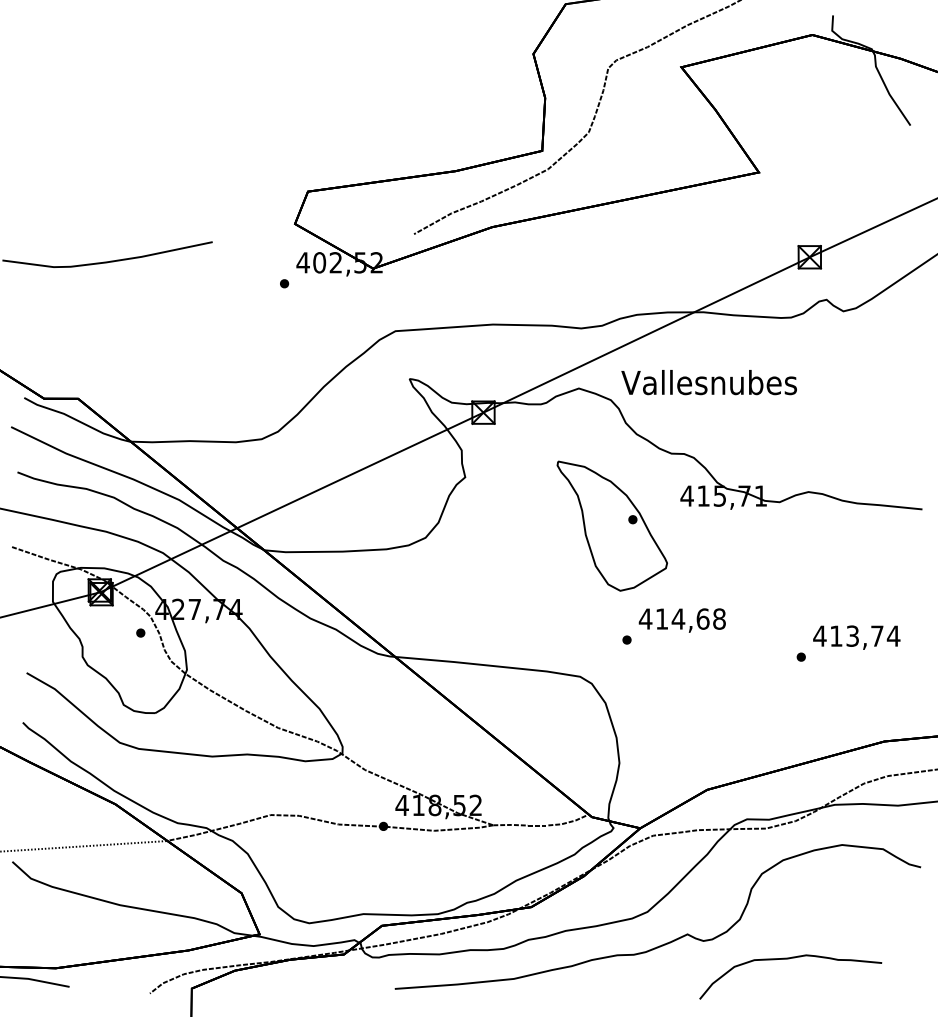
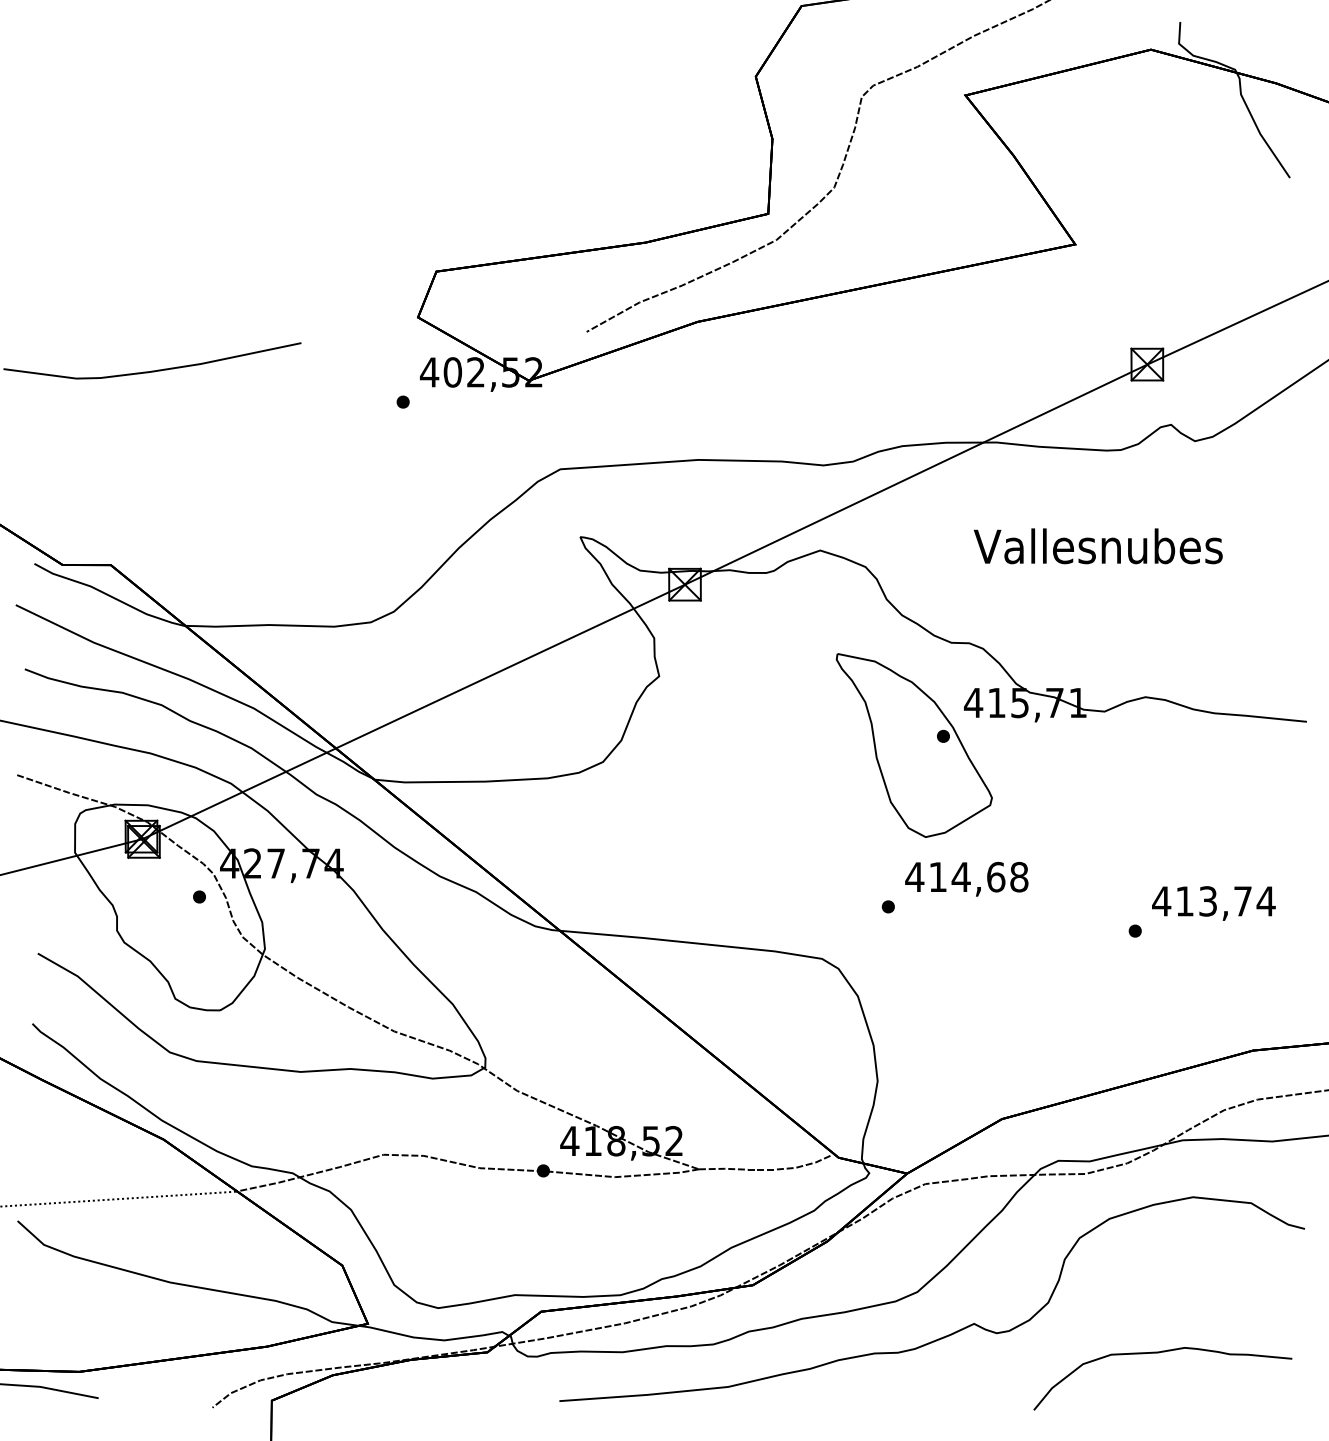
text: (708, 382) -> (1097, 546), moved
part: (611, 525) -> (913, 744), moved
curve: (789, 959) -> (1161, 1353), moved

